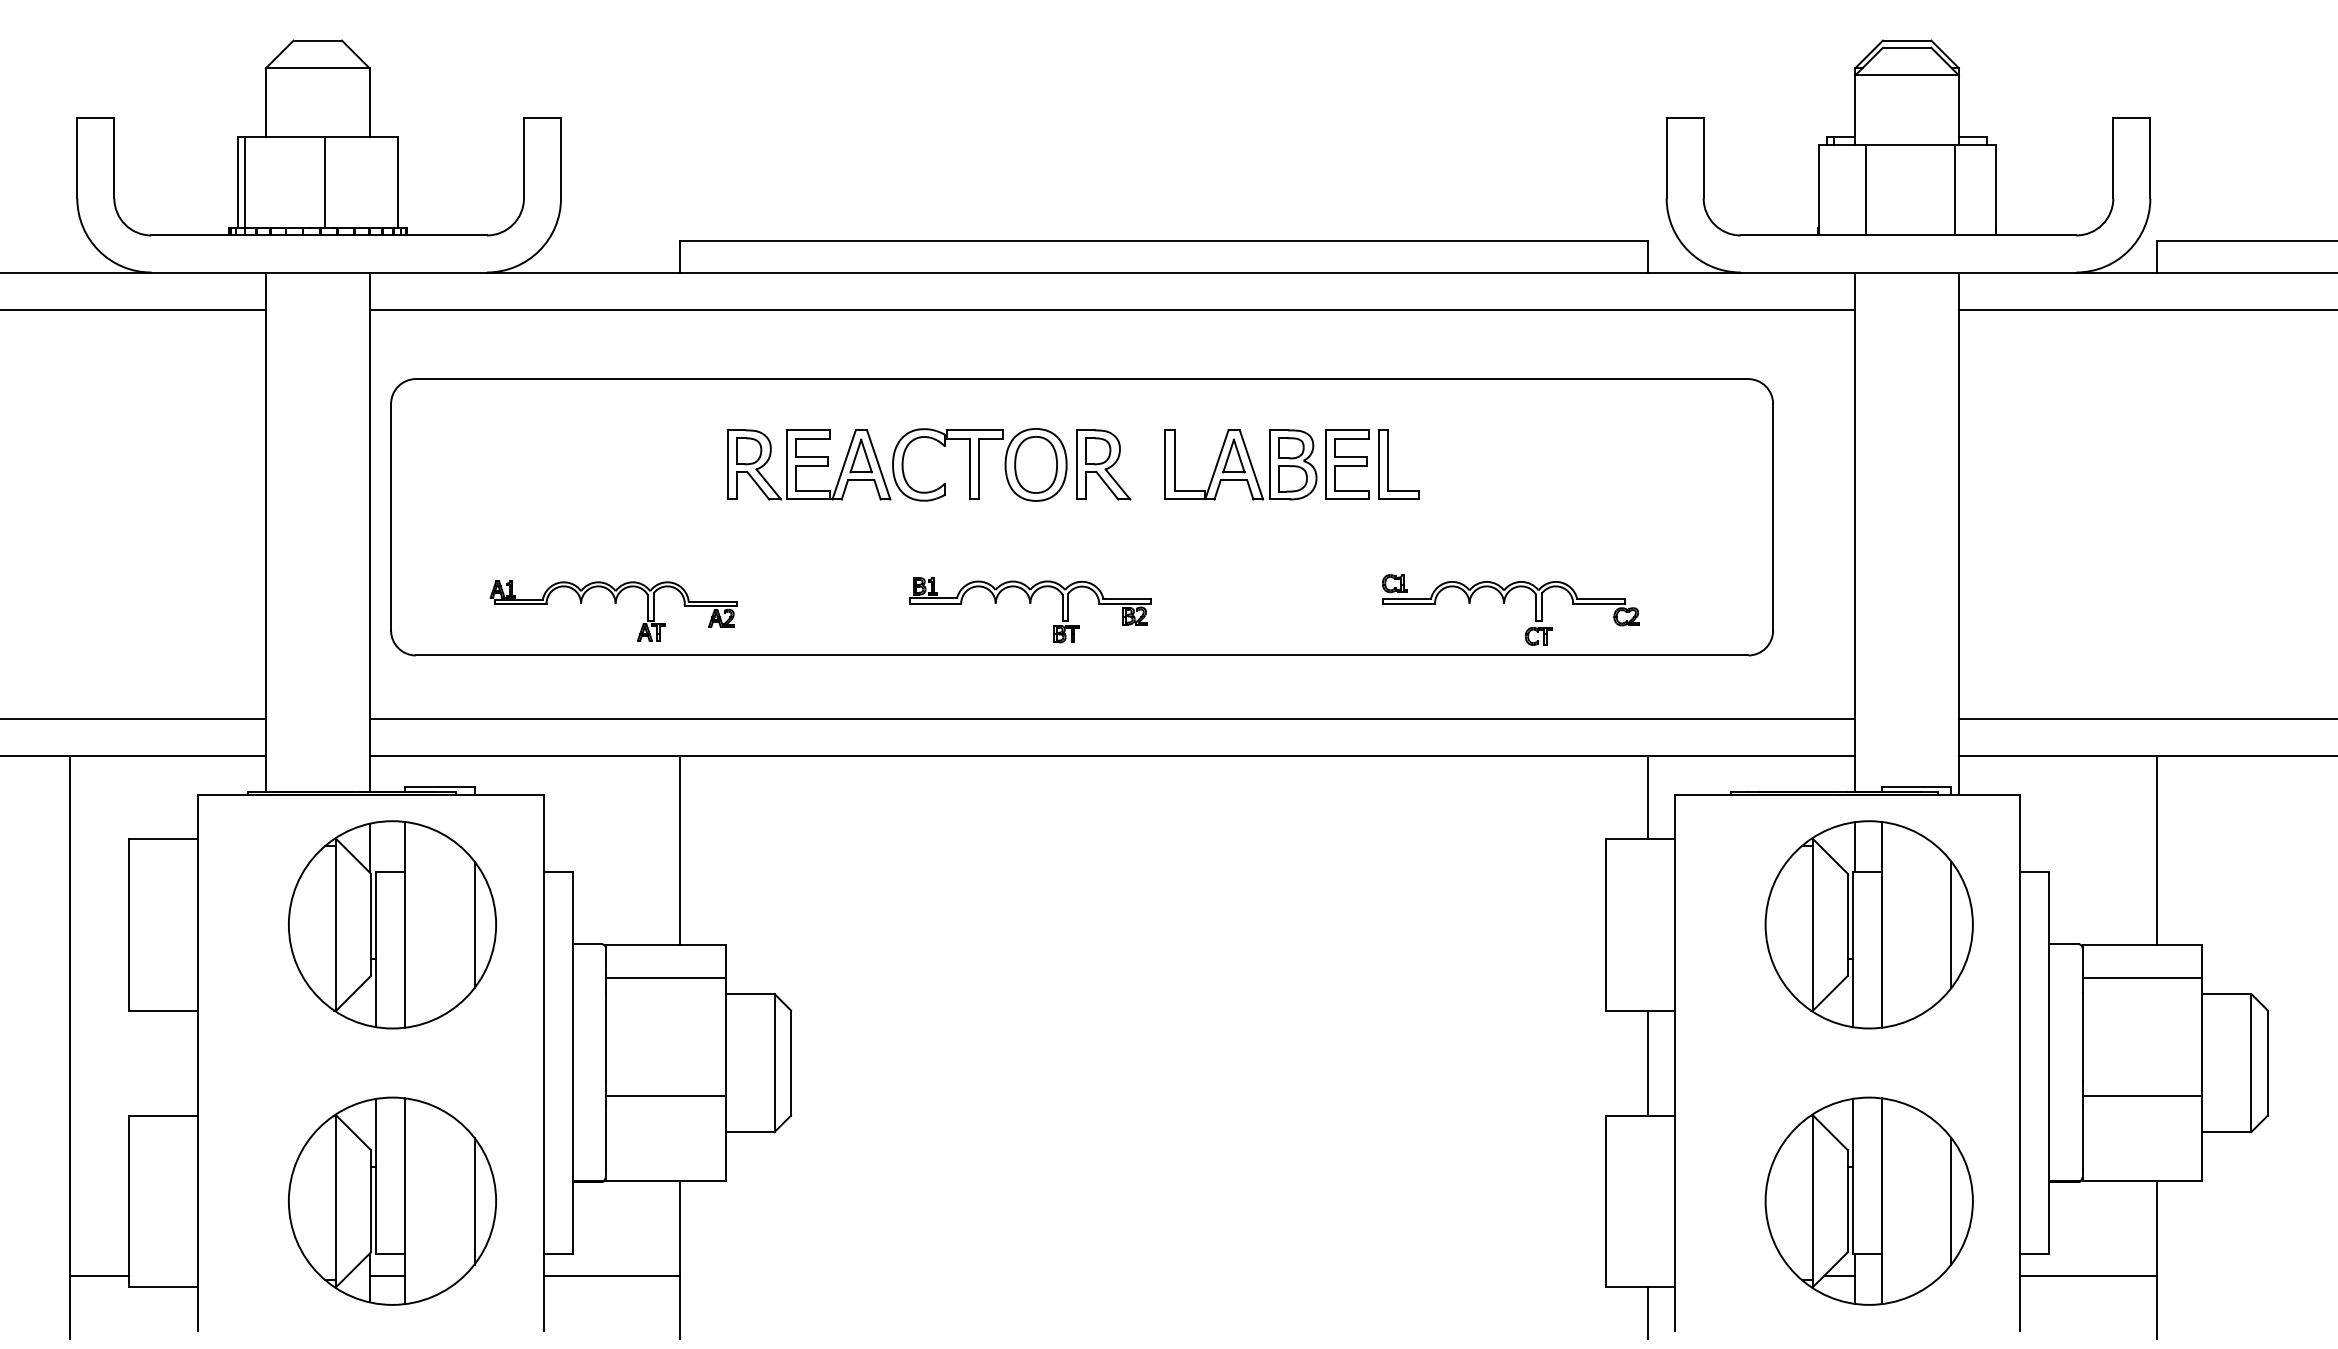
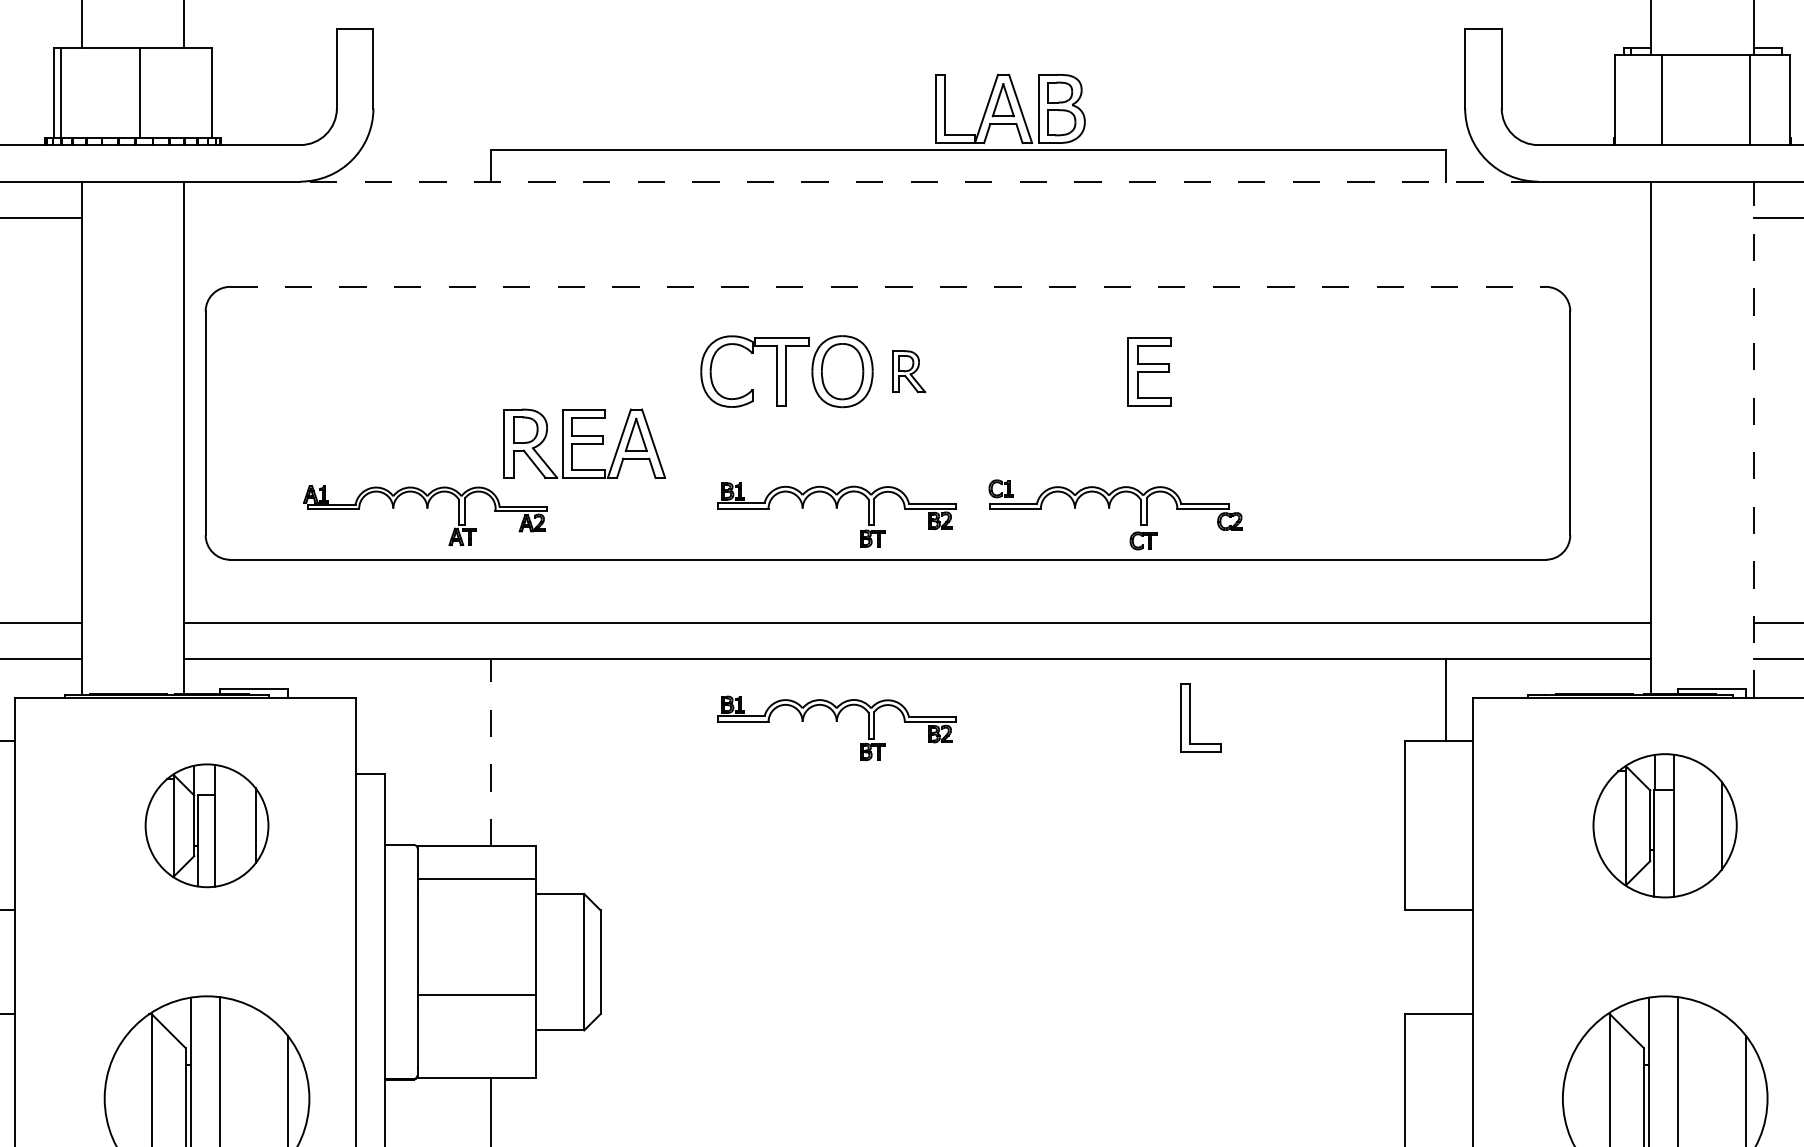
line: (1113, 272) -> (918, 181), solid -> dashed
line: (1112, 309) -> (917, 218), removed
line: (1082, 379) -> (888, 287), solid -> dashed
part: (809, 464) -> (585, 443), moved
part: (1103, 464) -> (909, 371), size x0.6
part: (1240, 464) -> (1009, 108), moved
part: (1388, 464) -> (1190, 717), moved
line: (1958, 533) -> (1753, 439), solid -> dashed
part: (1504, 603) -> (1109, 508), moved
part: (1030, 819) -> (837, 721), added
line: (680, 850) -> (491, 752), solid -> dashed
part: (392, 924) -> (207, 825), size x0.6
part: (1868, 924) -> (1664, 825), size x0.7
line: (1647, 1062) -> (1446, 961), removed

